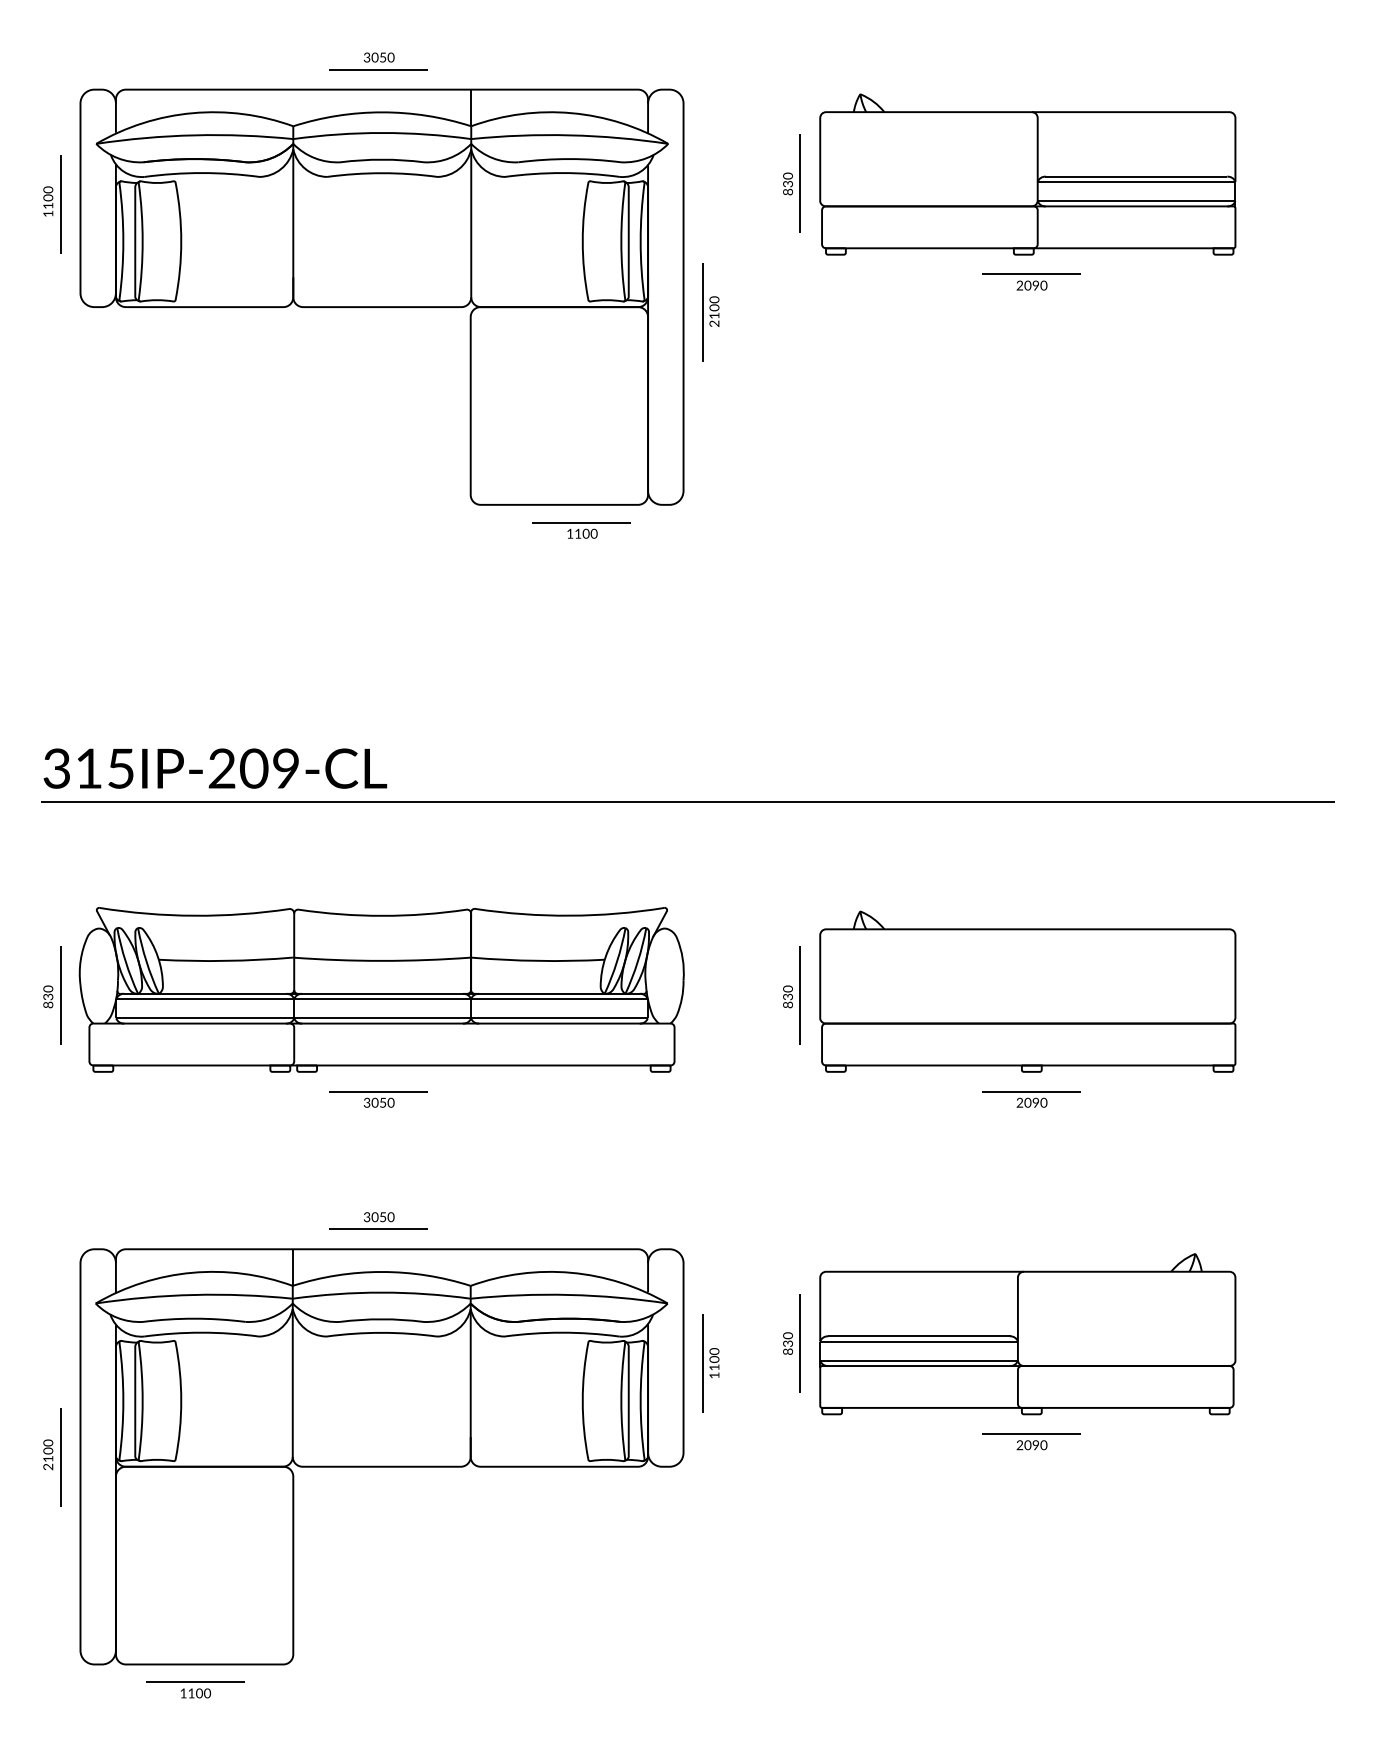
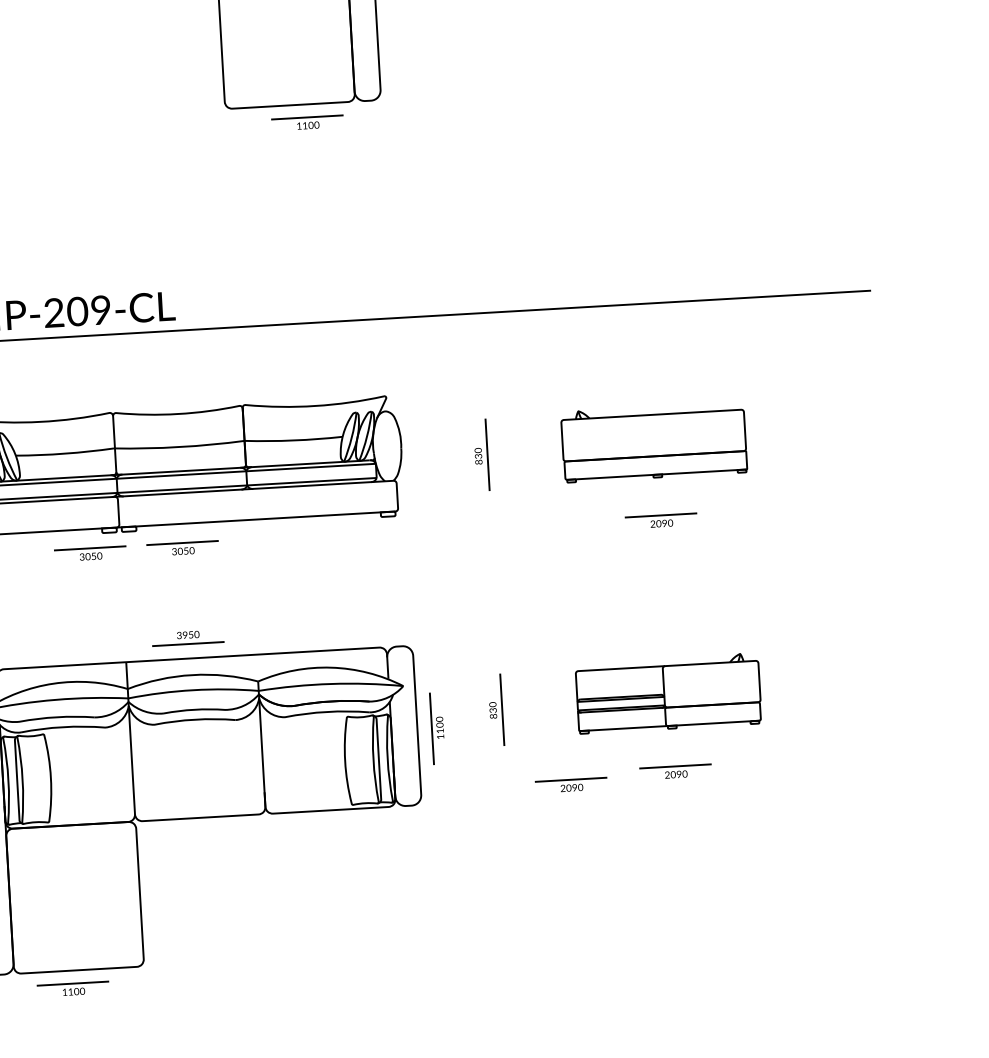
part: (1027, 991) -> (653, 442), size x0.6
part: (252, 1099) -> (90, 554), added
text: (374, 1217) -> (184, 635), 3050 -> 3950
part: (1027, 1334) -> (668, 693), size x0.6
part: (888, 1451) -> (571, 785), added

